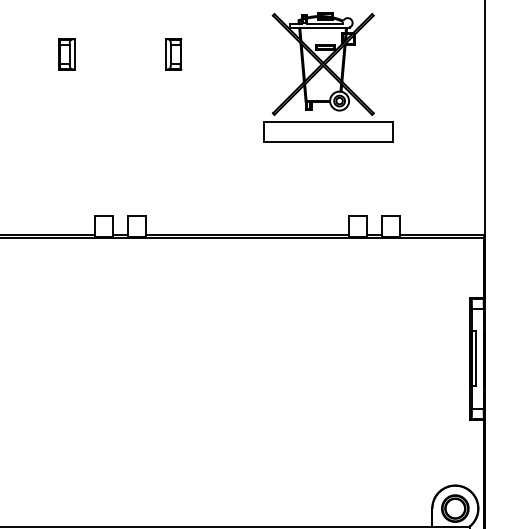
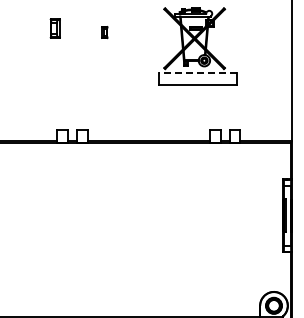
part: (65, 54) -> (54, 28), moved
part: (173, 54) -> (104, 32), size x0.6
line: (328, 122) -> (197, 73), solid -> dashed

